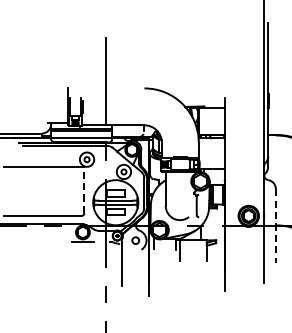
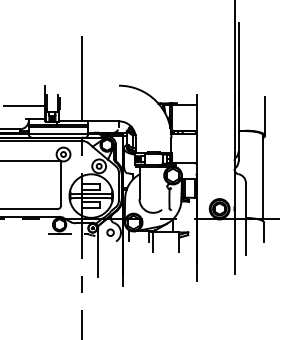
line: (45, 108) -> (23, 105), added
line: (83, 189) -> (60, 183), dashed -> solid
line: (275, 225) -> (245, 218), dashed -> solid

